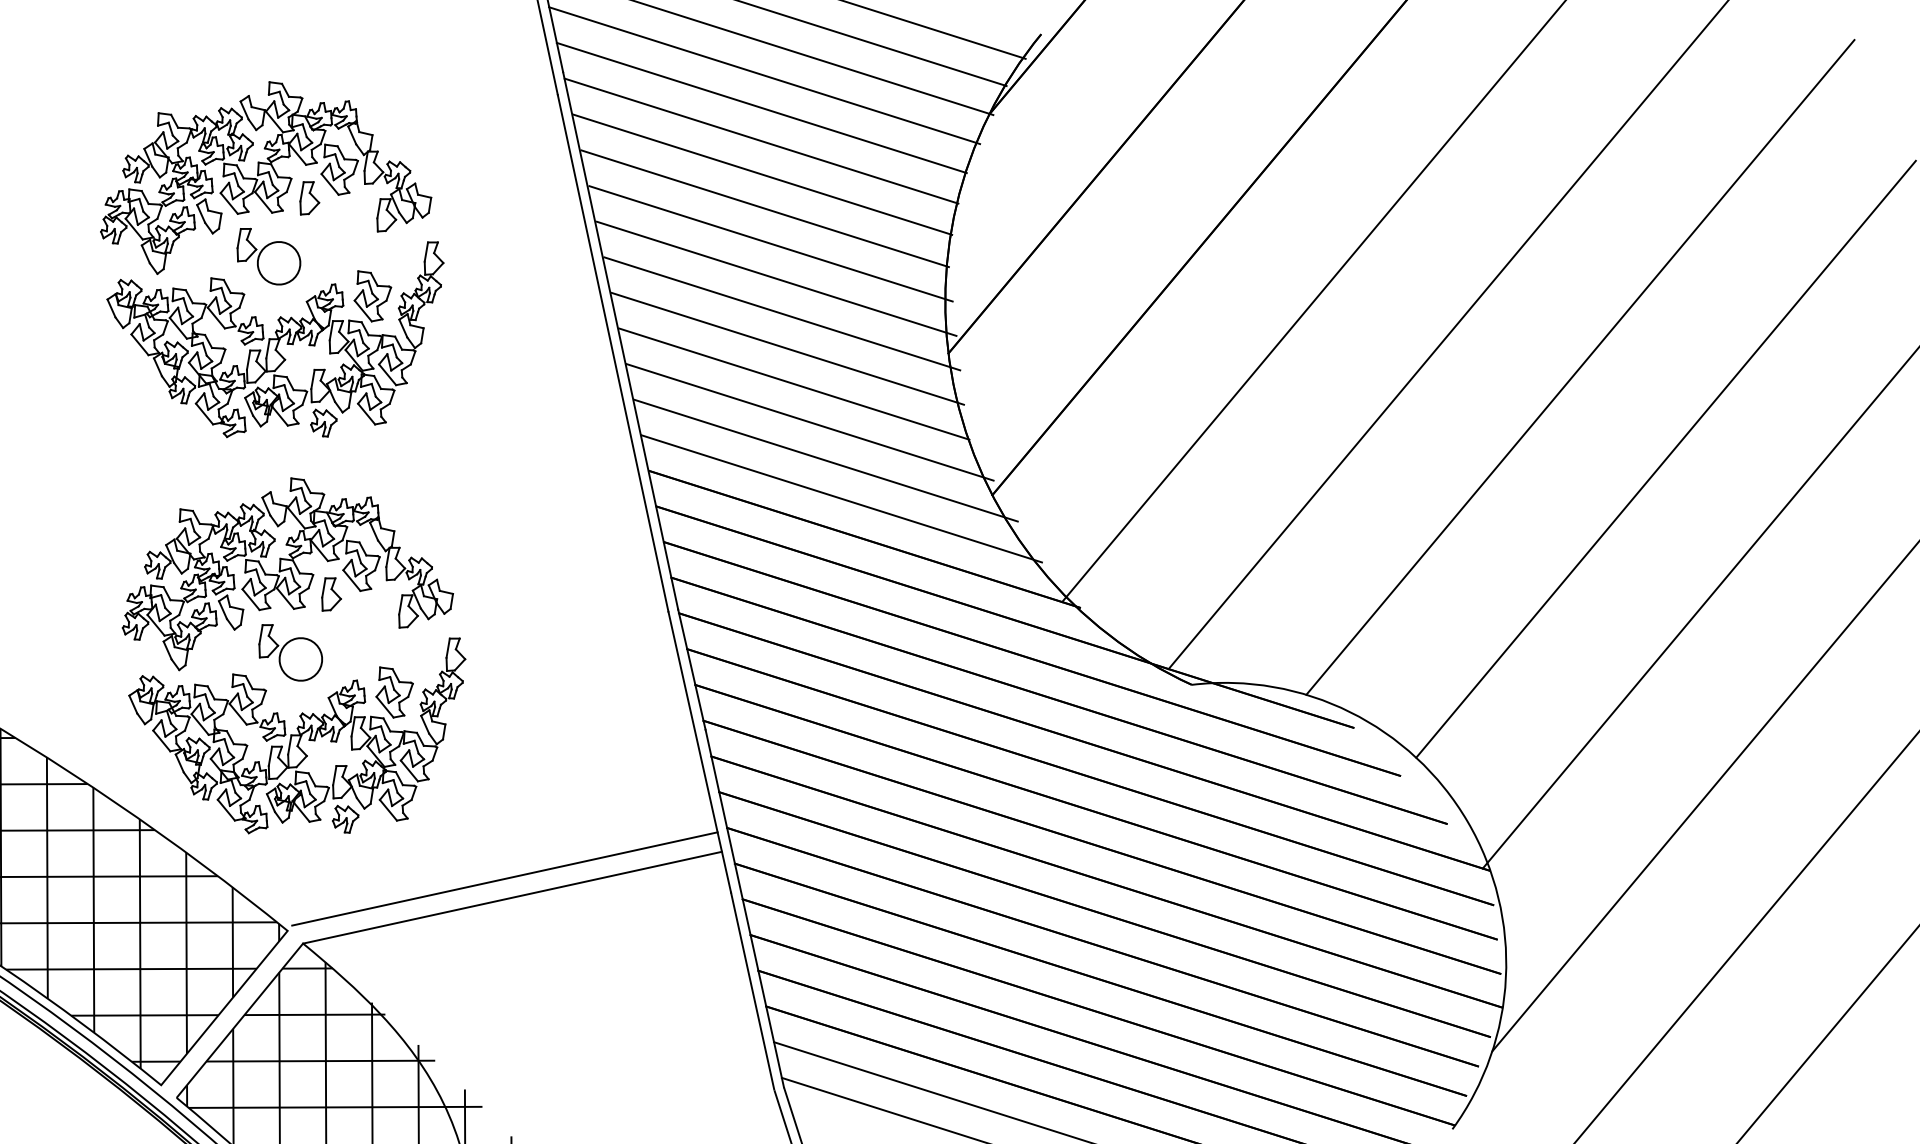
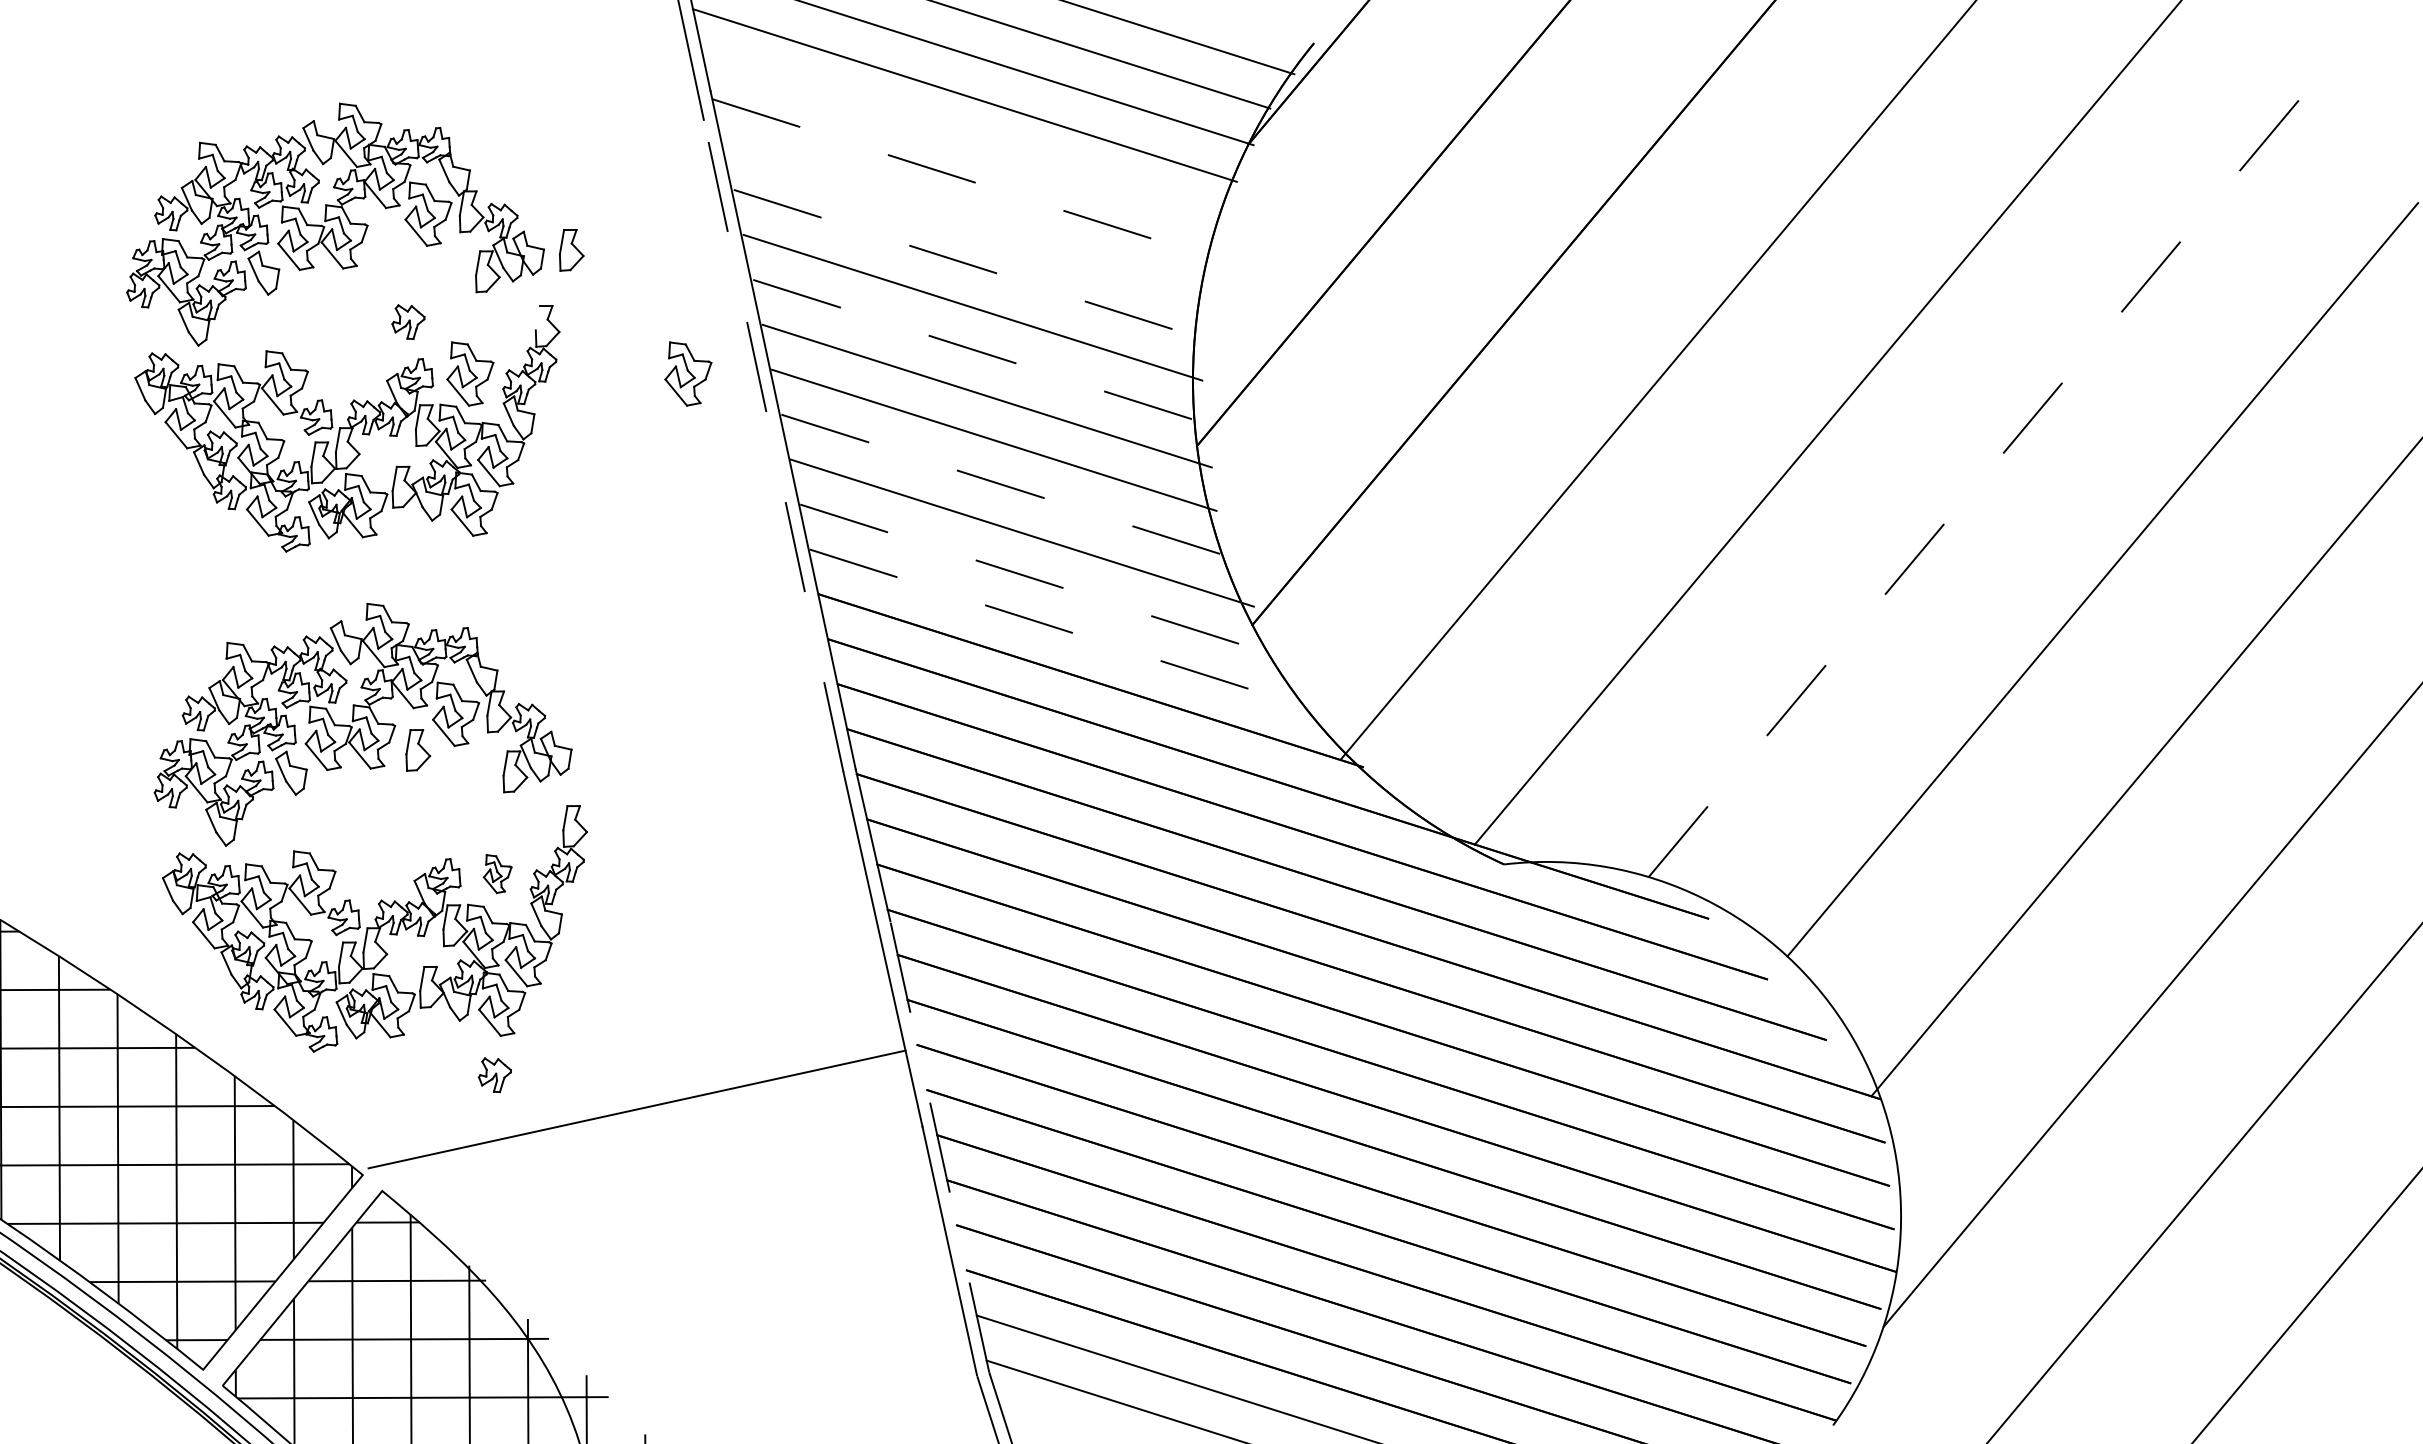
line: (761, 108) -> (961, 136), removed
line: (761, 141) -> (960, 178), solid -> dashed
line: (762, 174) -> (962, 220), removed
part: (309, 198) -> (571, 250), moved
line: (765, 208) -> (966, 263), solid -> dashed
line: (426, 252) -> (537, 318), removed
part: (268, 256) -> (338, 323), removed
line: (777, 279) -> (980, 352), solid -> dashed
part: (545, 295) -> (688, 373), added
line: (613, 352) -> (773, 445), solid -> dashed
line: (1580, 367) -> (1994, 463), solid -> dashed
line: (794, 383) -> (1002, 484), solid -> dashed
part: (323, 422) -> (408, 321), moved
line: (826, 460) -> (1042, 581), solid -> dashed
line: (841, 498) -> (1062, 629), solid -> dashed
part: (290, 653) -> (366, 824), removed
part: (394, 692) -> (497, 873), size x0.6
part: (345, 819) -> (494, 1075), moved
line: (512, 897) -> (646, 1133), removed
line: (744, 908) -> (939, 1146), solid -> dashed

